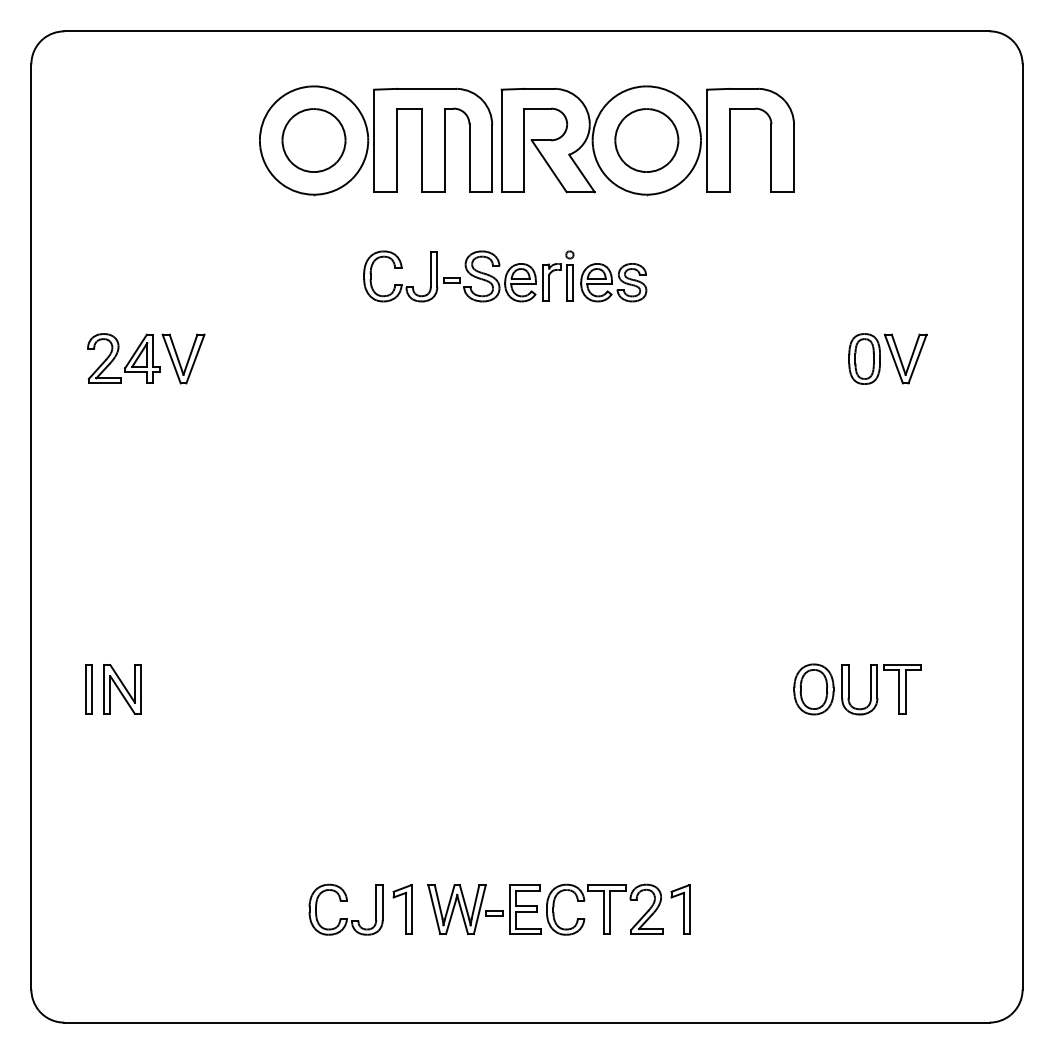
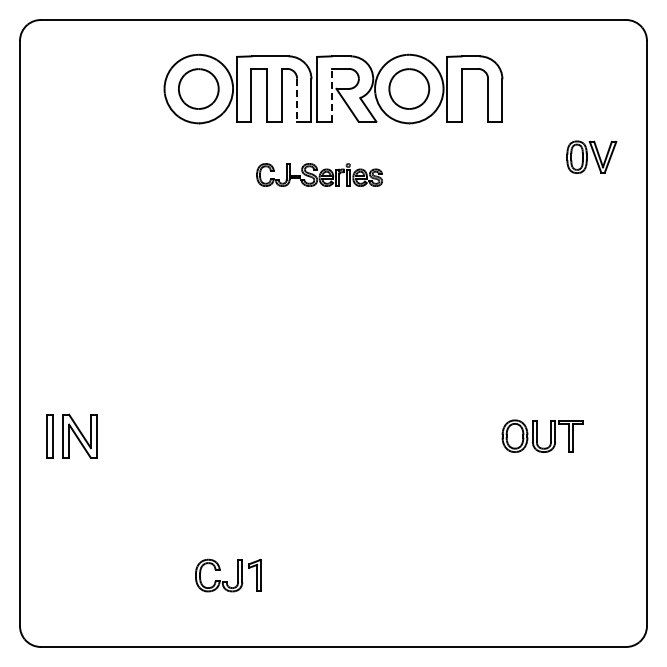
line: (523, 149) -> (331, 94), solid -> dashed
line: (470, 158) -> (297, 100), solid -> dashed
part: (504, 275) -> (319, 174), size x0.7
part: (145, 357) -> (92, 226), removed
part: (887, 357) -> (591, 156), moved
part: (112, 688) -> (71, 435), size x1.4
part: (558, 909) -> (353, 575), removed

